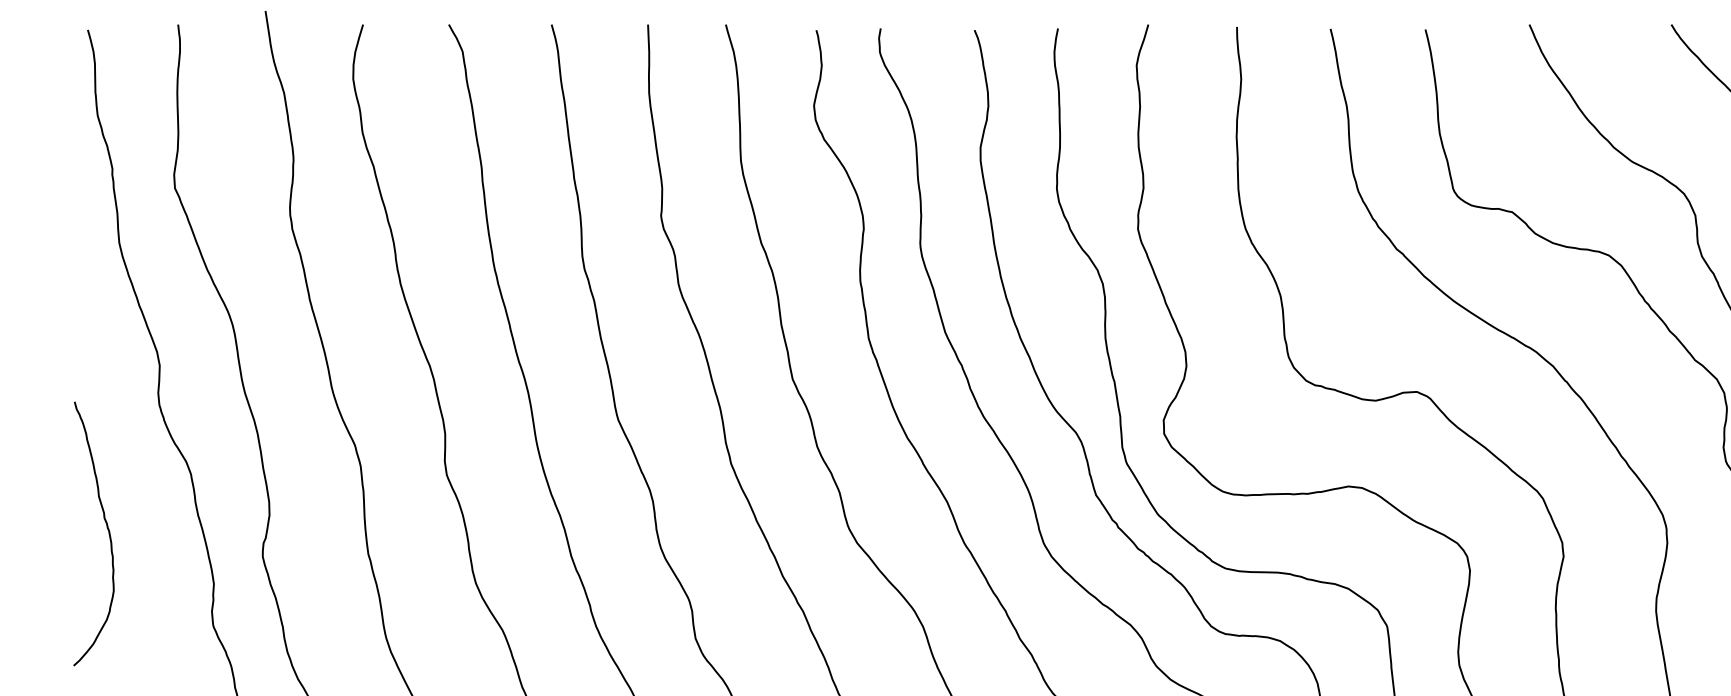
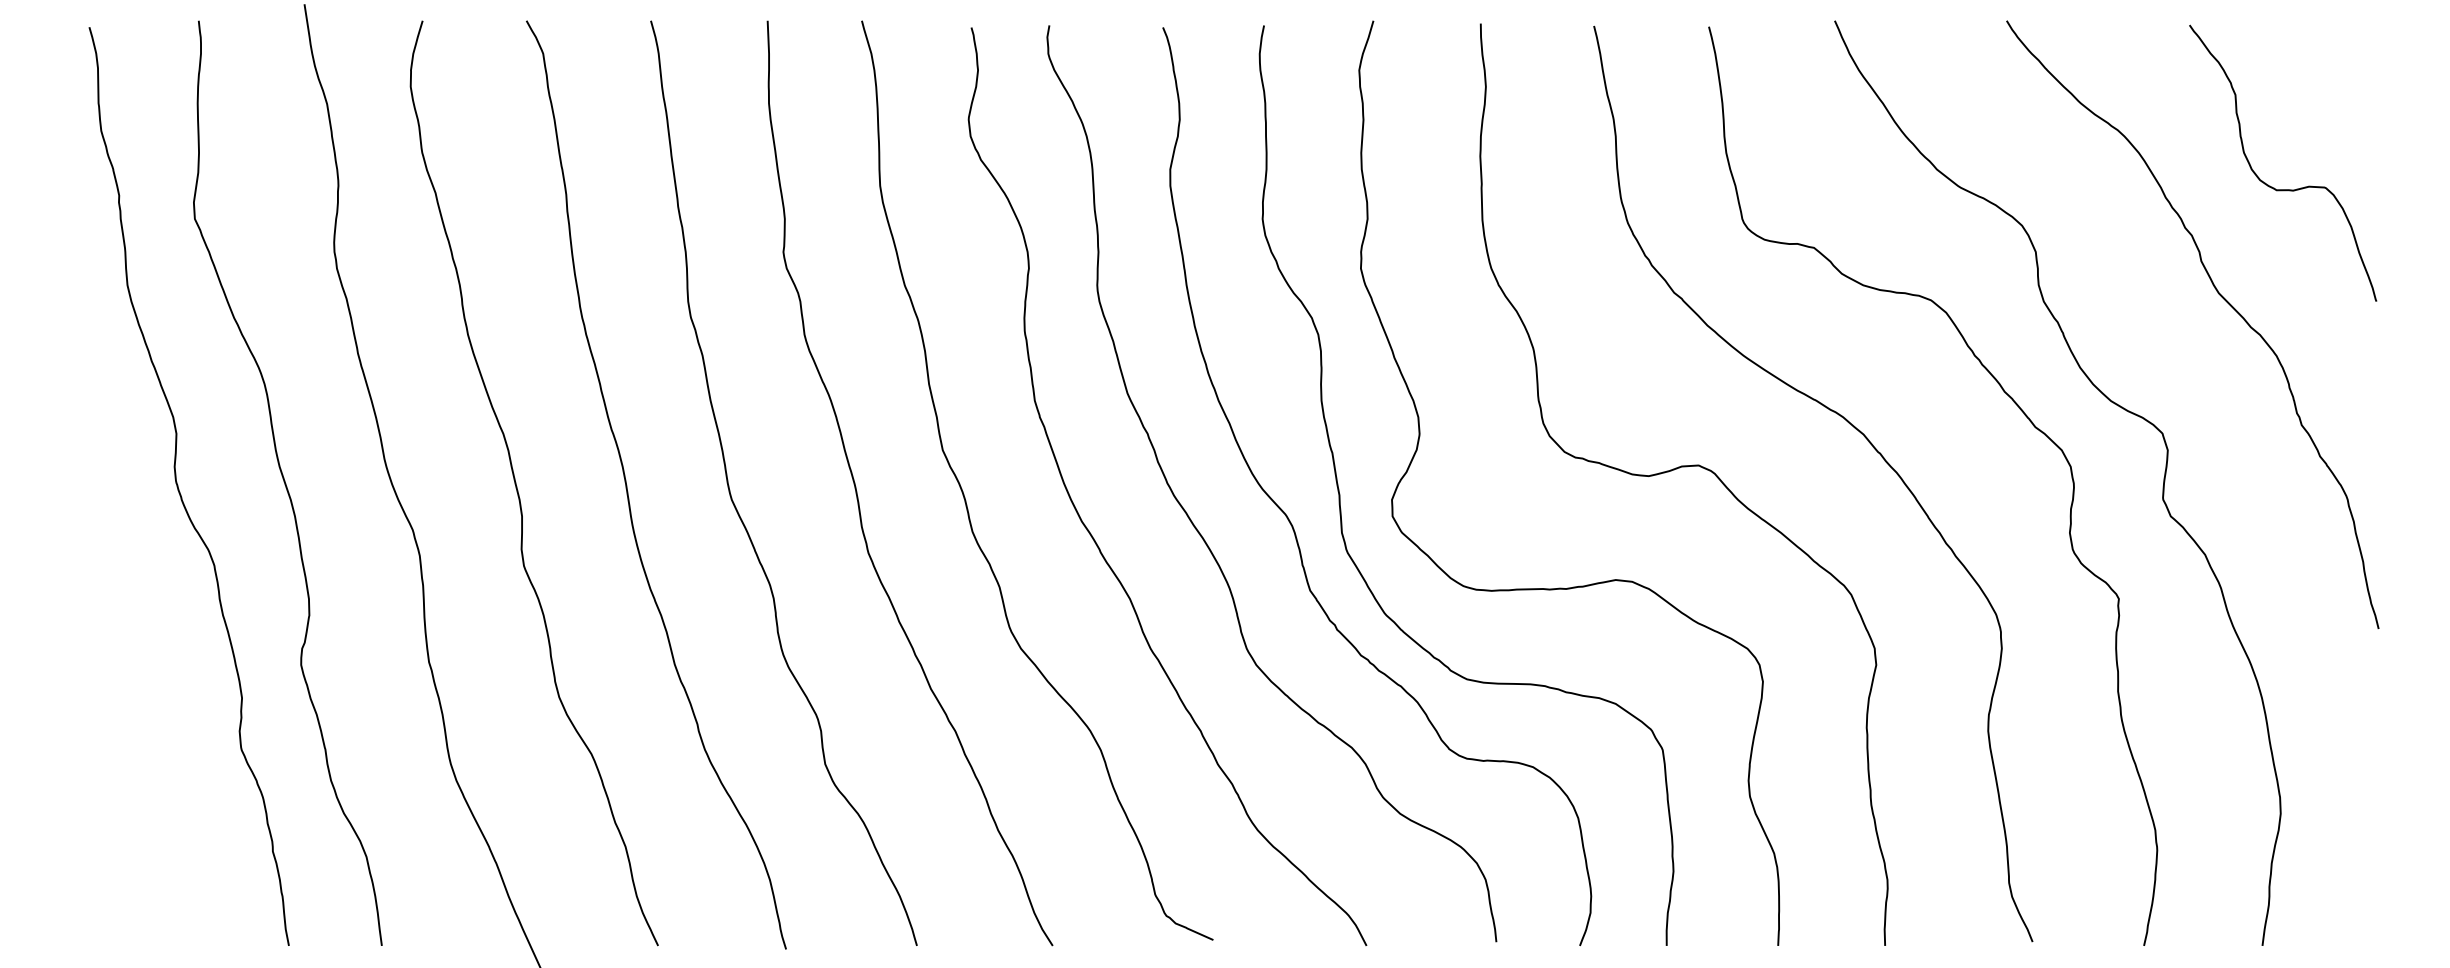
curve: (106, 528) -> (112, 630), removed

